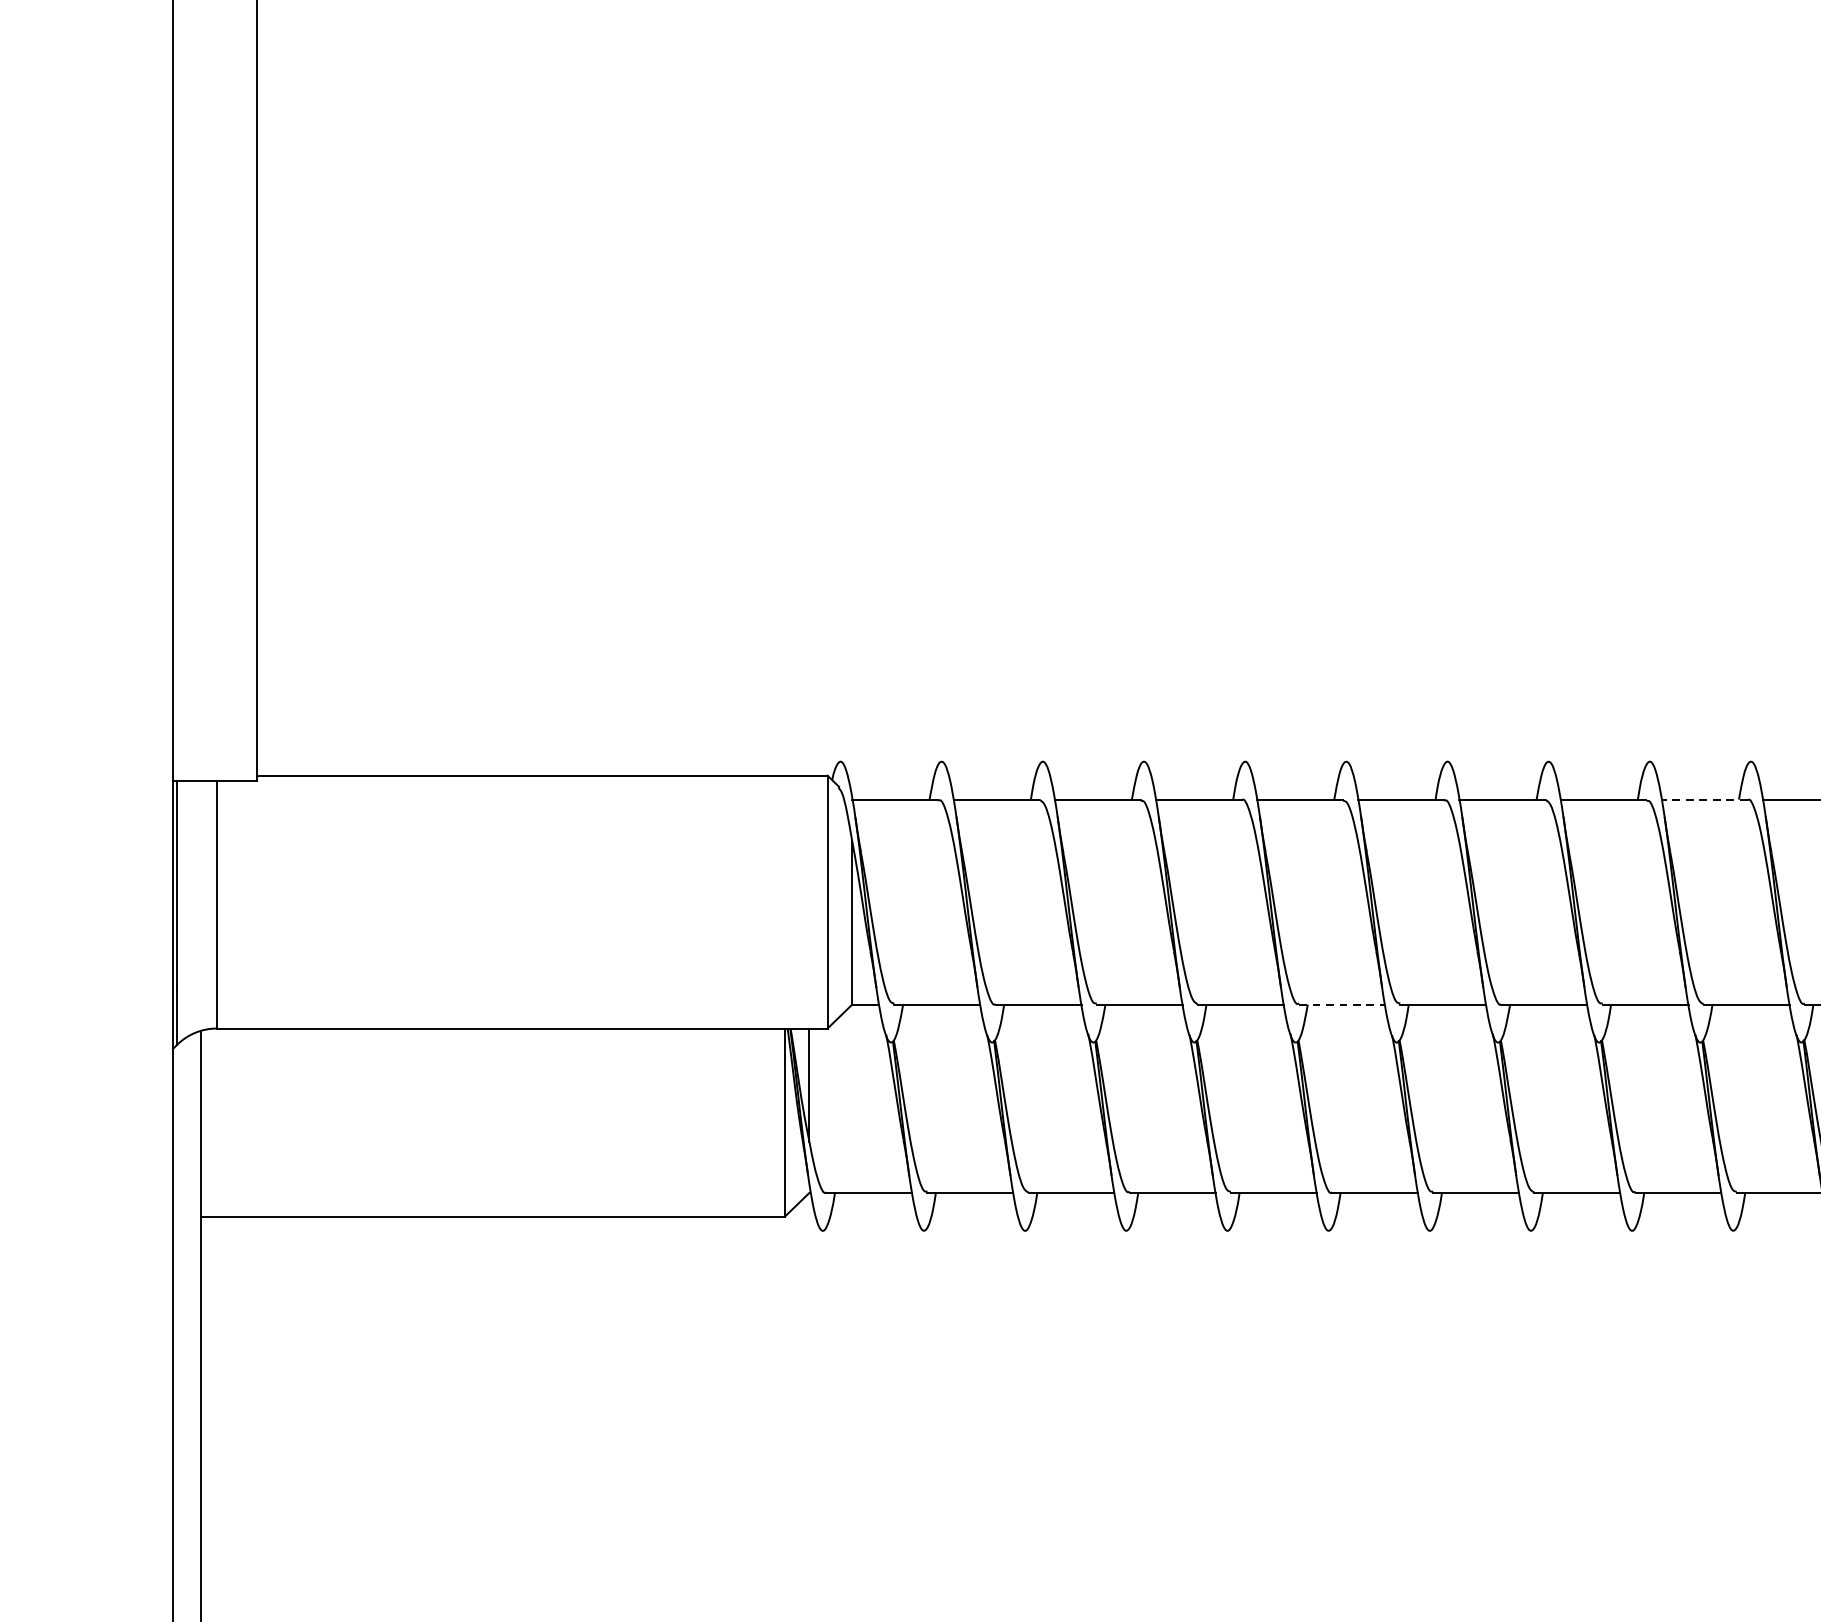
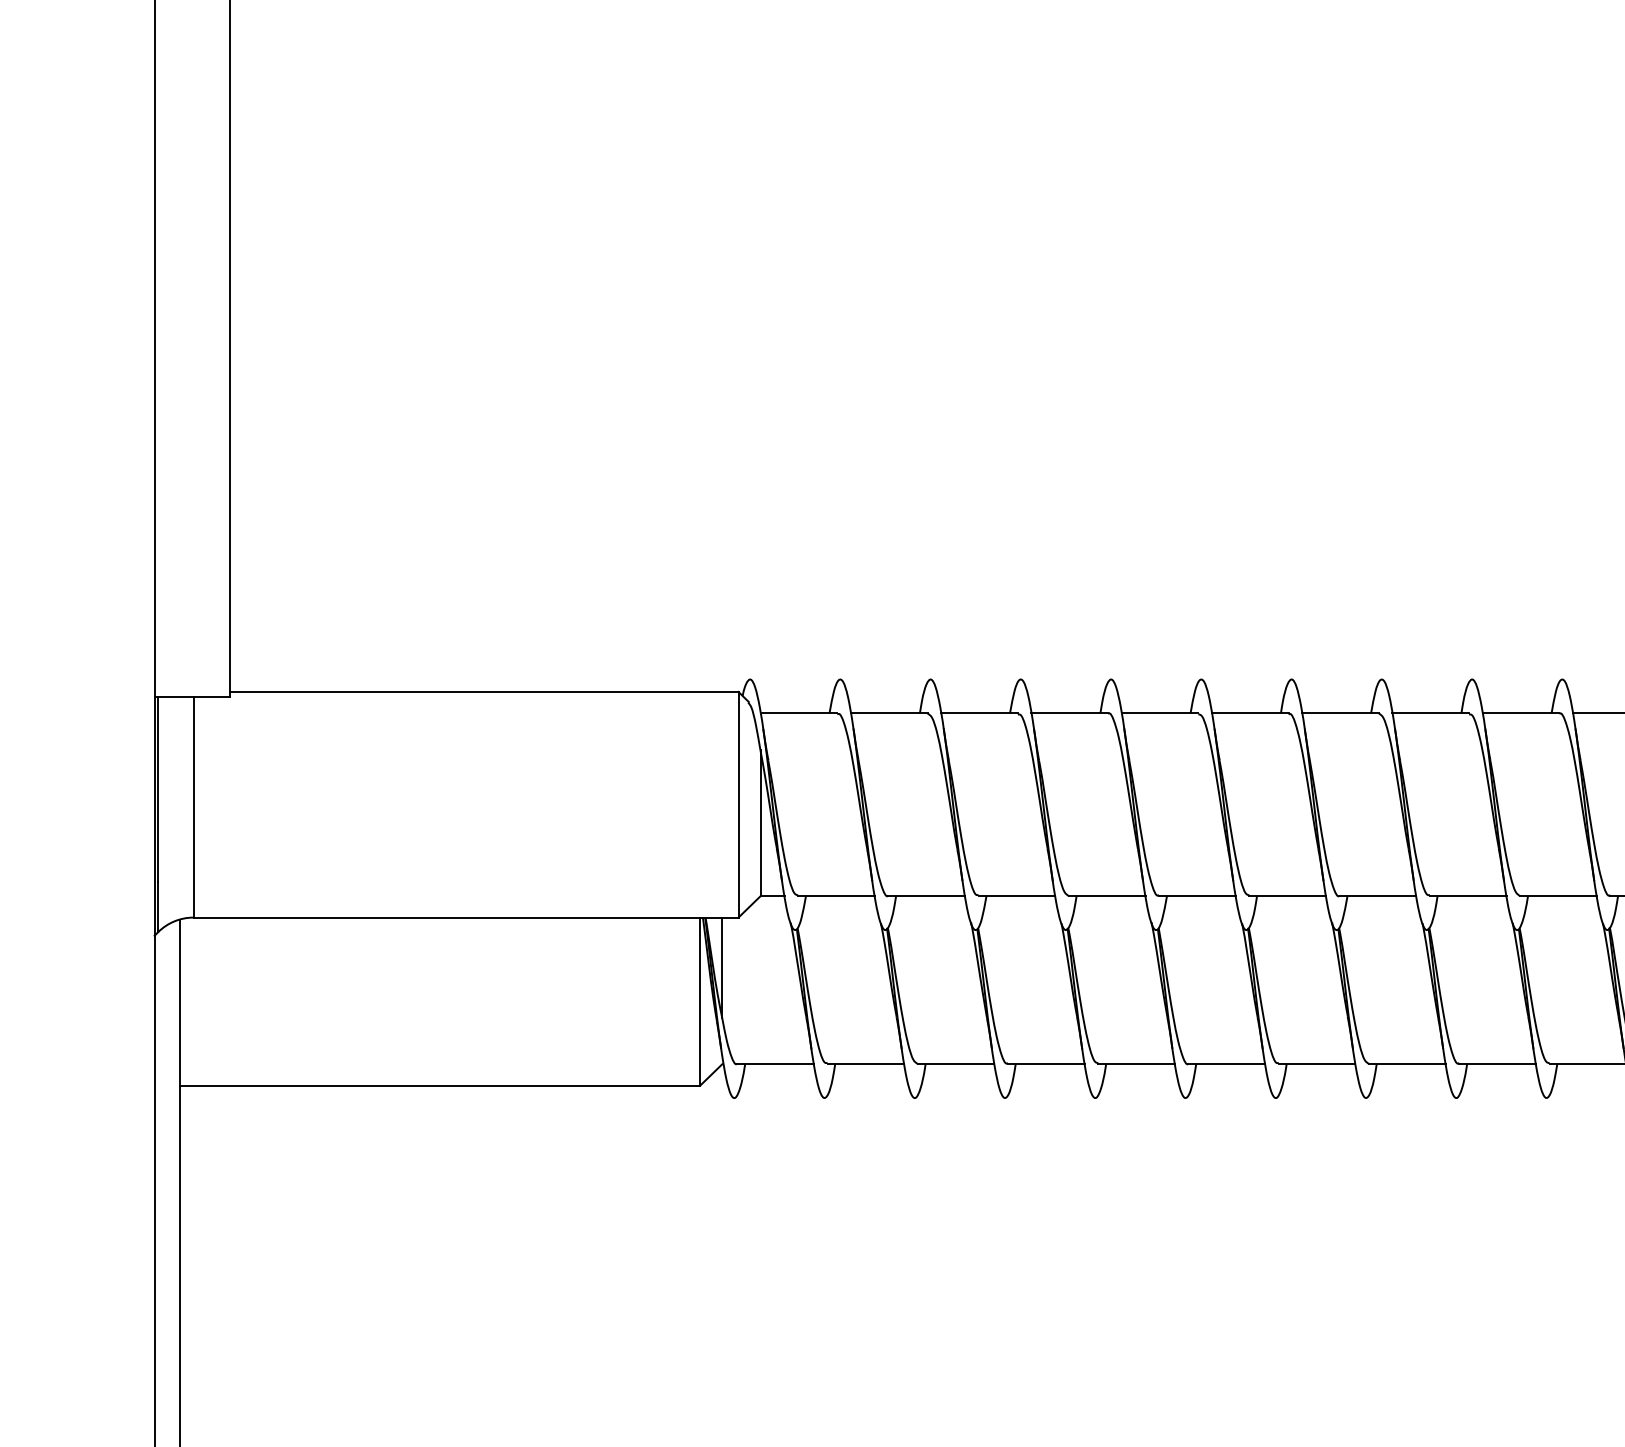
line: (1704, 799) -> (1520, 713), dashed -> solid
line: (1342, 1004) -> (1197, 896), dashed -> solid

